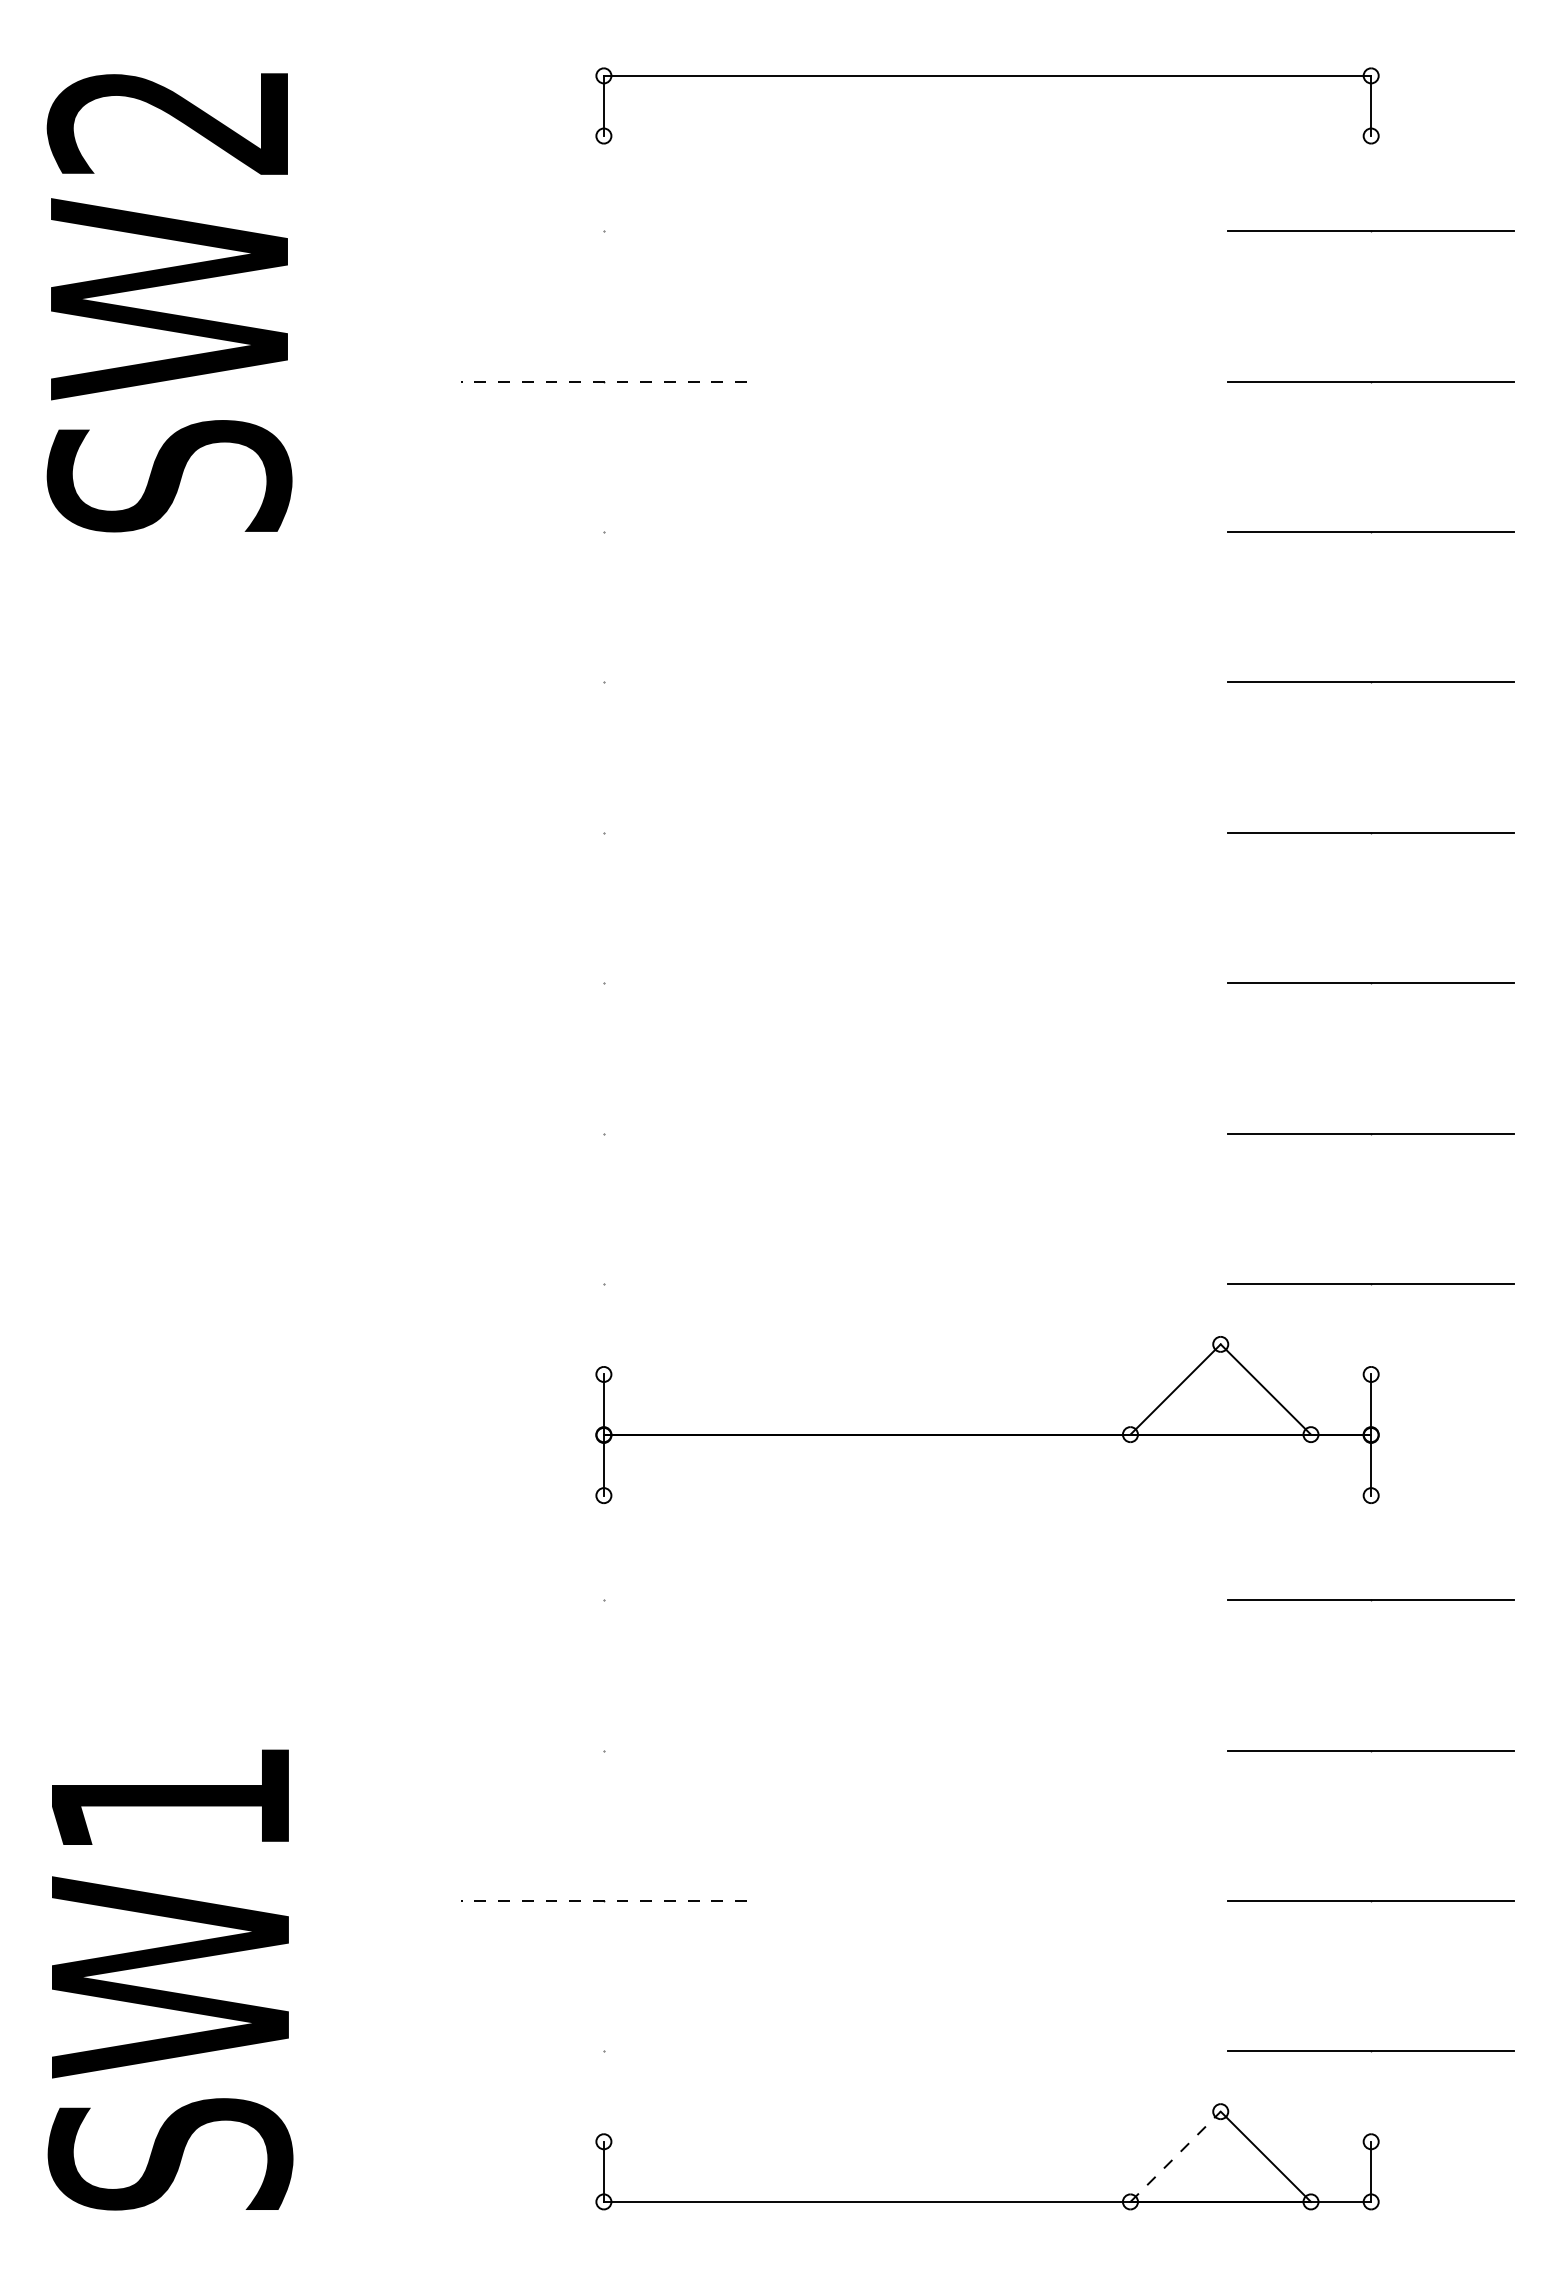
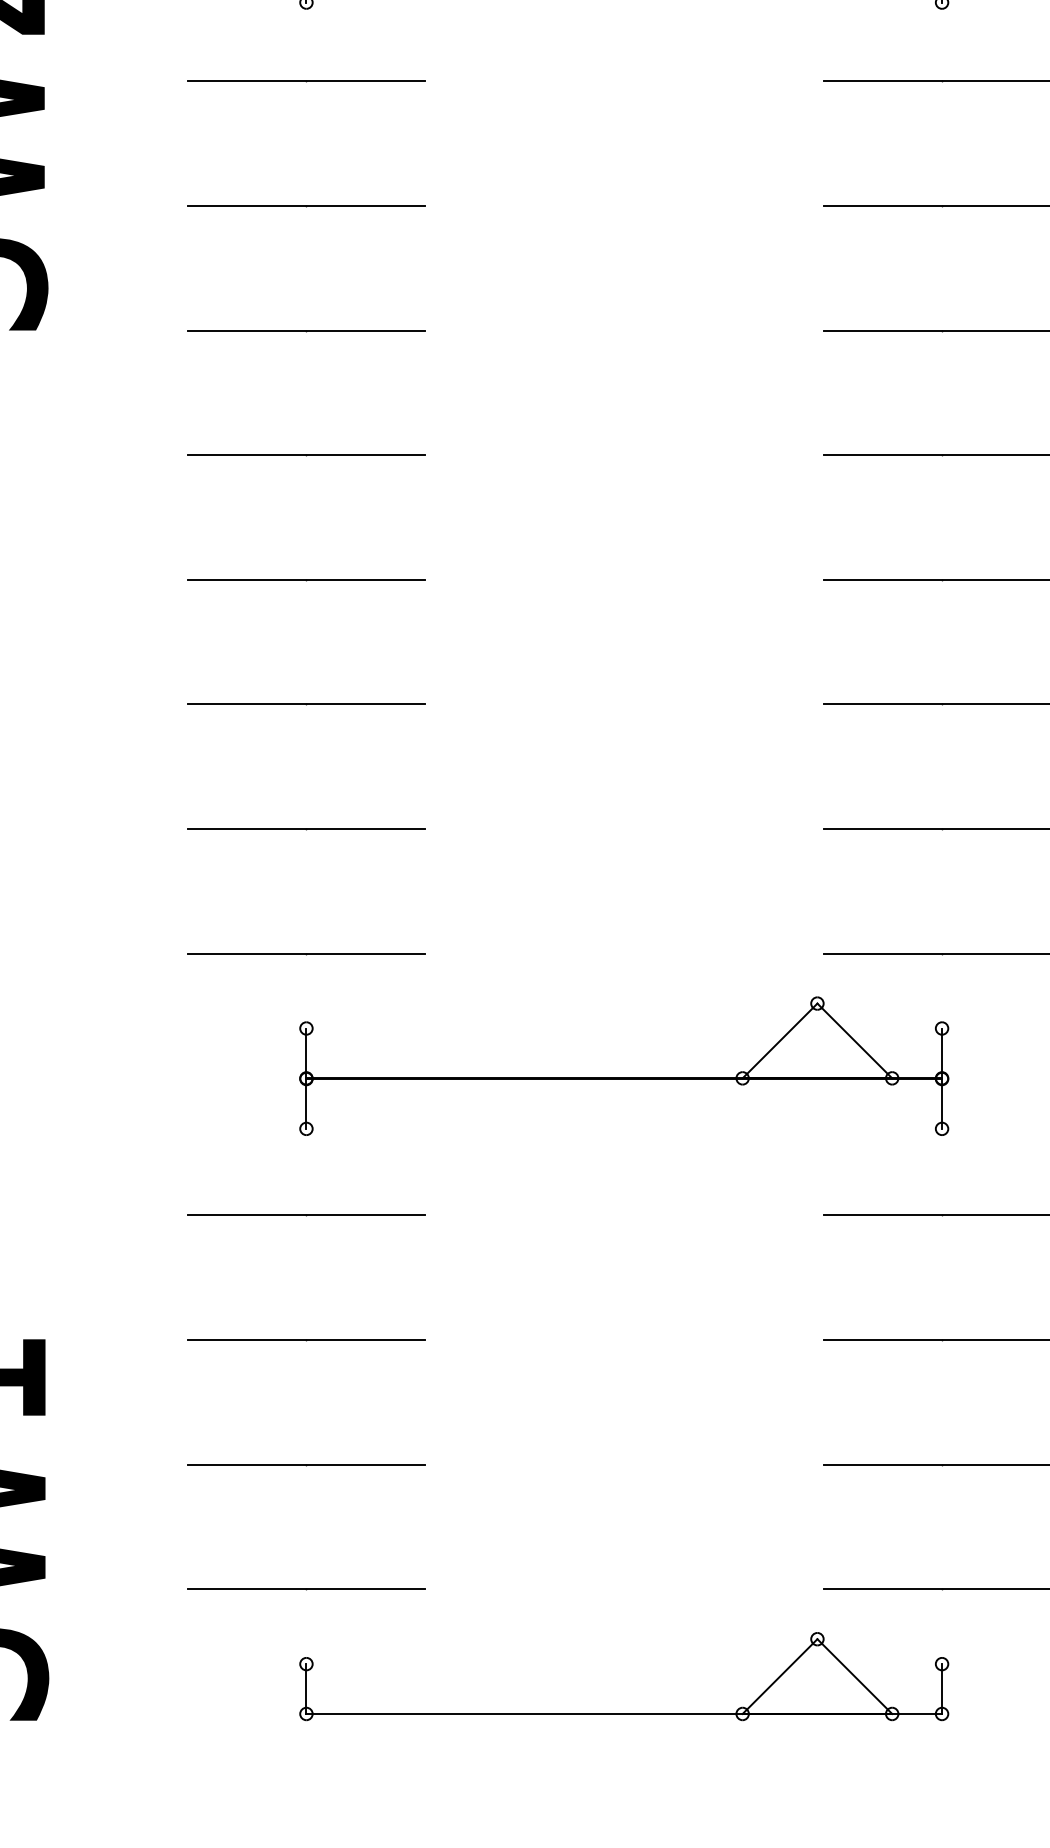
line: (603, 231) -> (306, 81), added
line: (603, 381) -> (306, 205), dashed -> solid
line: (603, 531) -> (306, 330), added
line: (603, 682) -> (306, 455), added
line: (603, 832) -> (306, 579), added
line: (603, 983) -> (306, 704), added
line: (603, 1133) -> (306, 828), added
line: (603, 1284) -> (306, 953), added
line: (603, 1600) -> (306, 1215), added
line: (603, 1750) -> (306, 1340), added
line: (603, 1901) -> (306, 1465), dashed -> solid
line: (603, 2051) -> (306, 1589), added
line: (1175, 2156) -> (779, 1676), dashed -> solid

